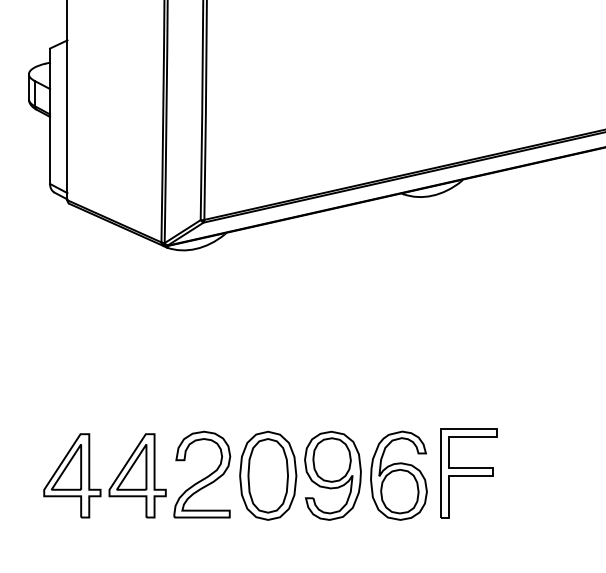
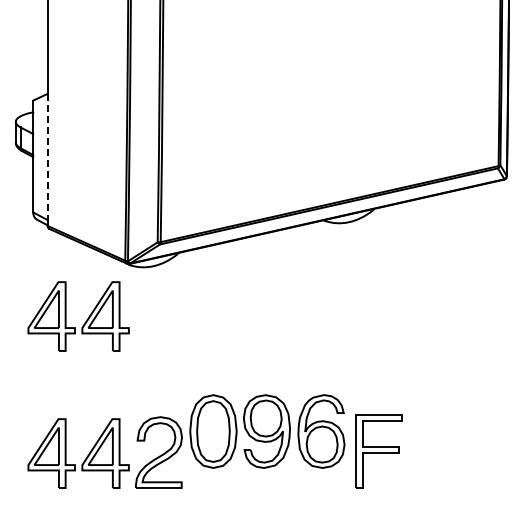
line: (67, 117) -> (47, 157), solid -> dashed
part: (112, 317) -> (84, 322), added
part: (333, 475) -> (267, 431), moved

